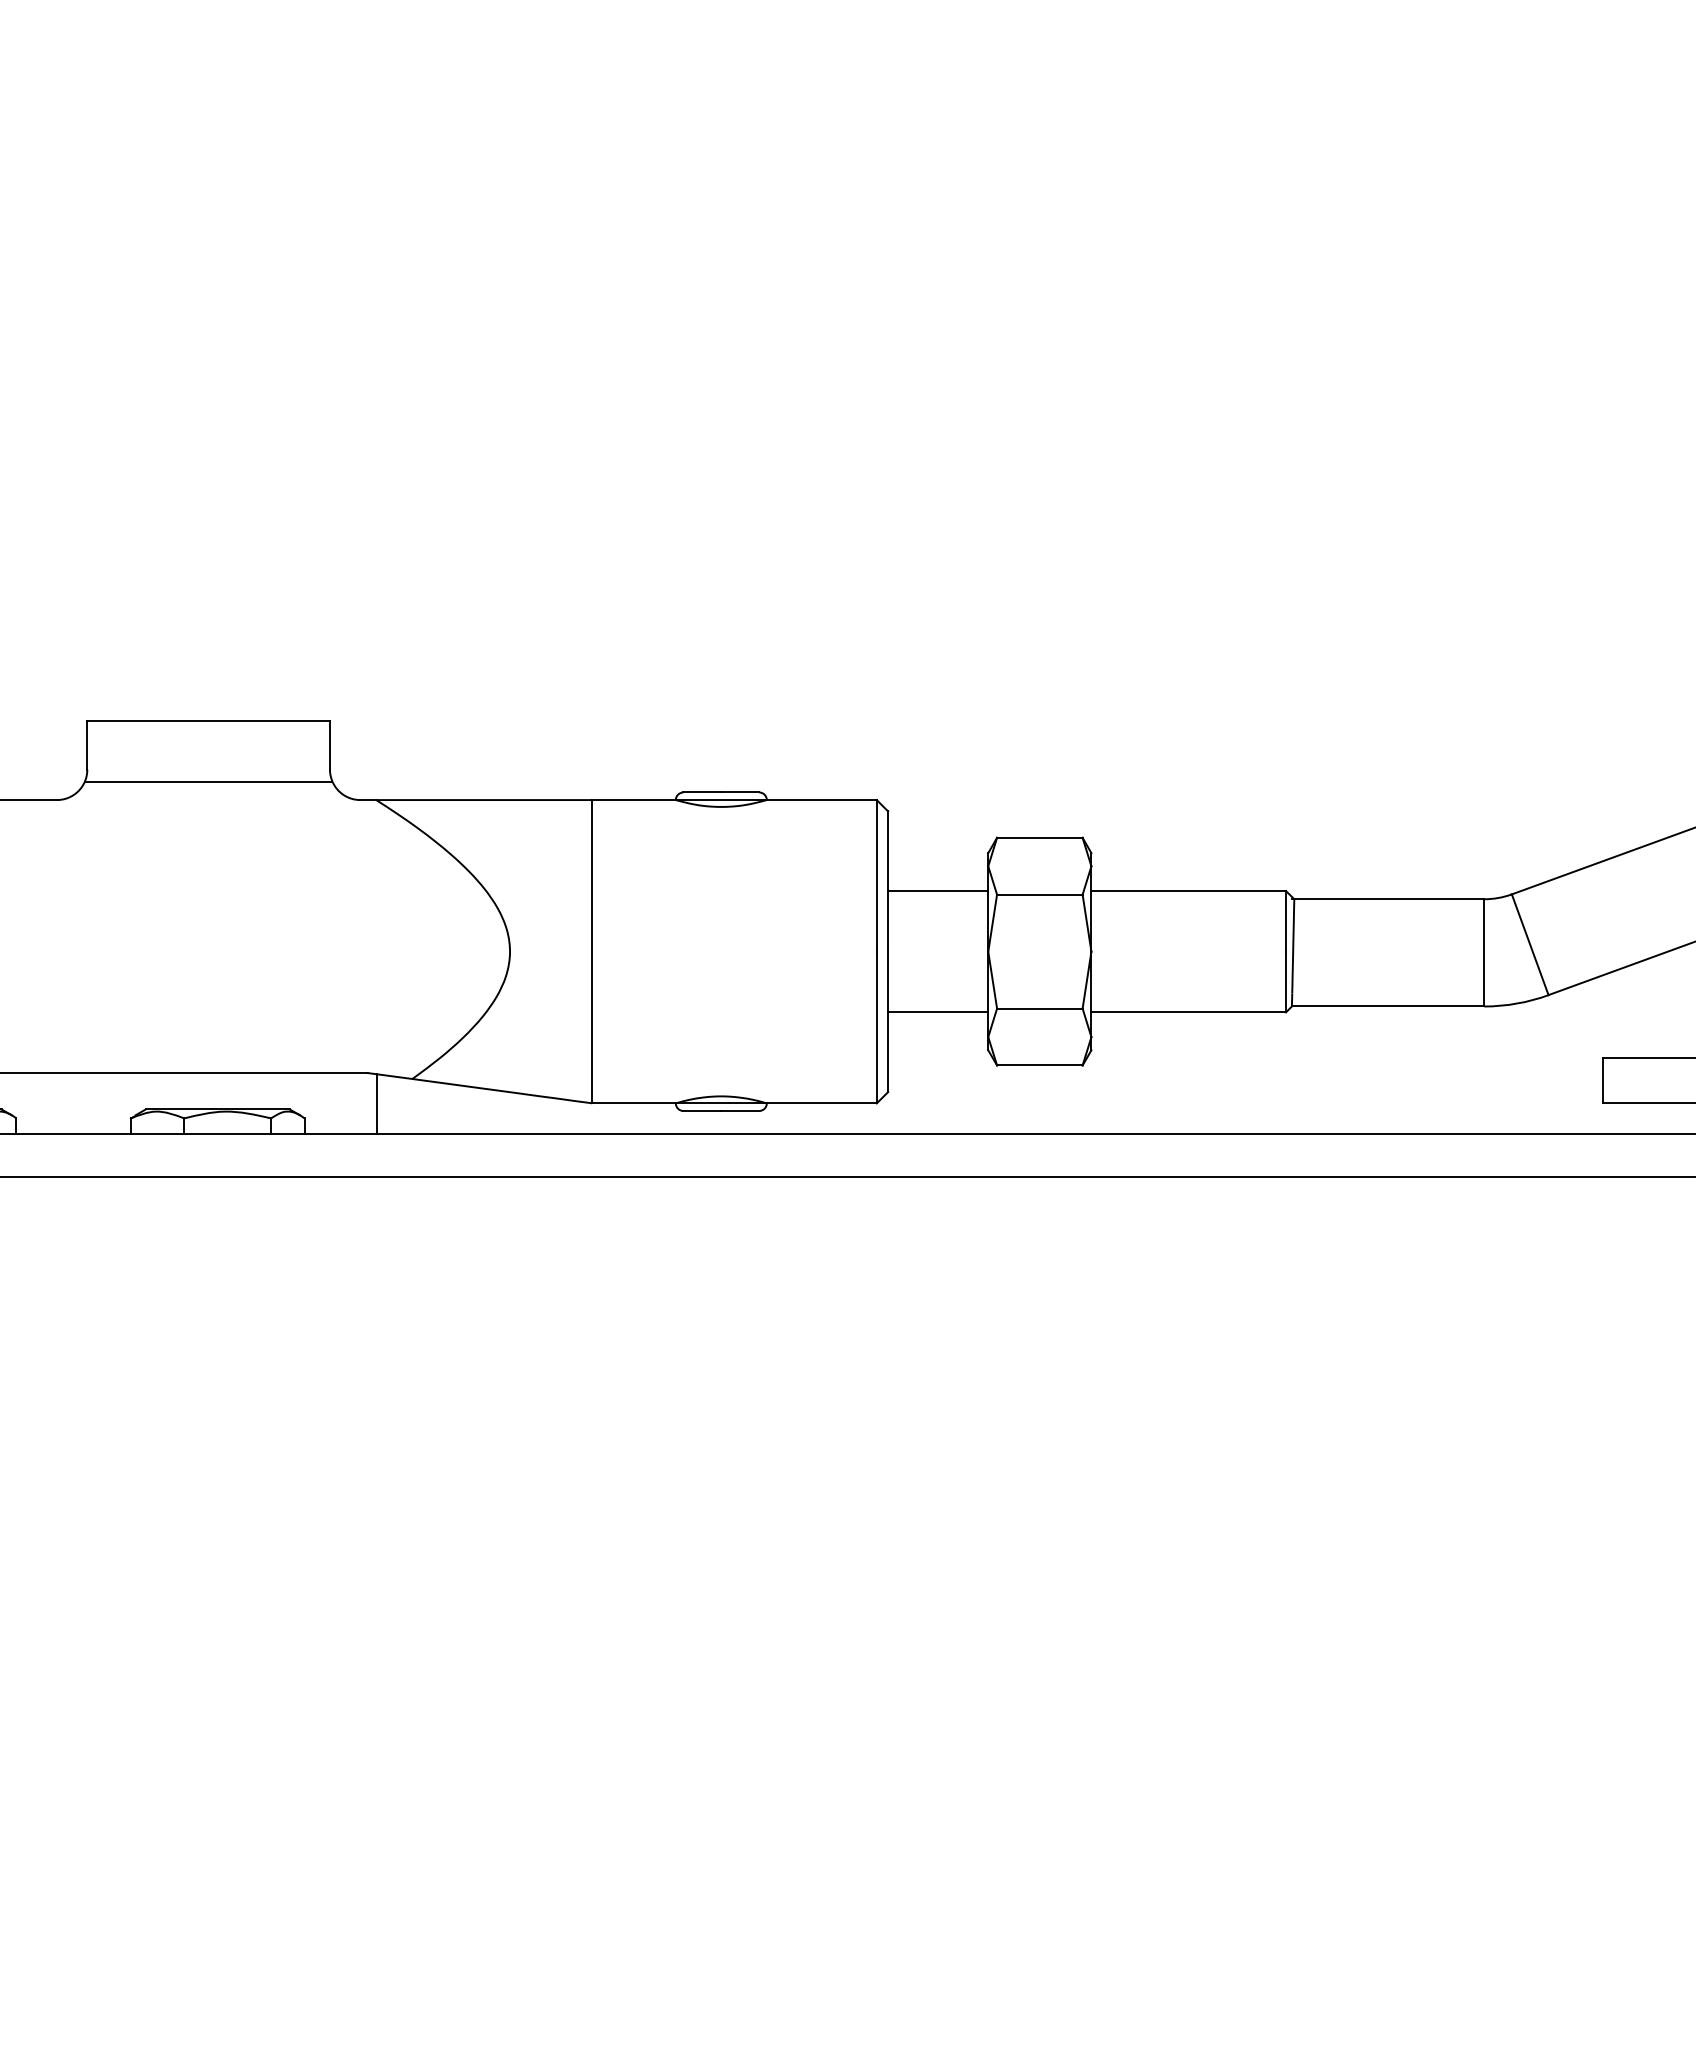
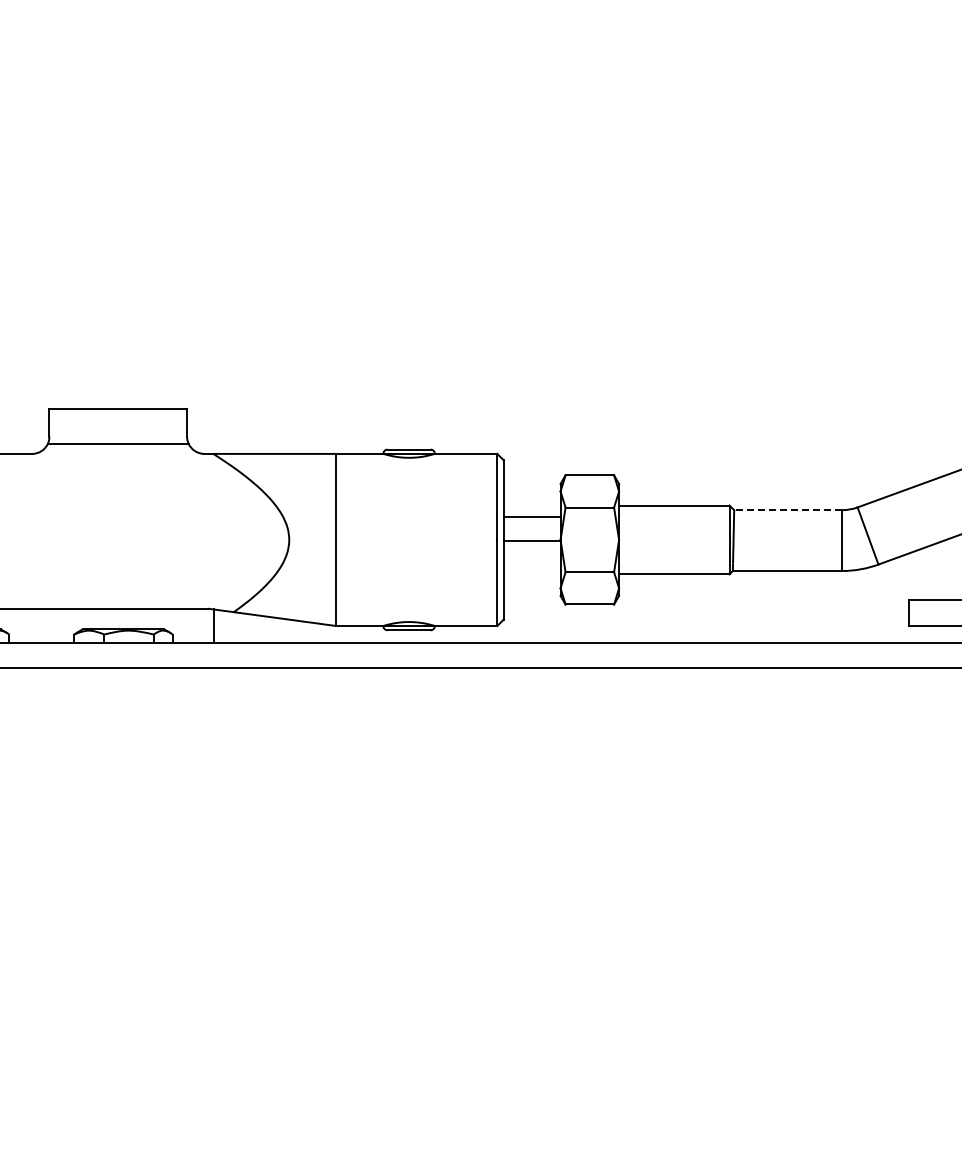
line: (937, 890) -> (531, 540), moved
line: (1388, 899) -> (787, 510), solid -> dashed
line: (937, 1012) -> (531, 517), moved

